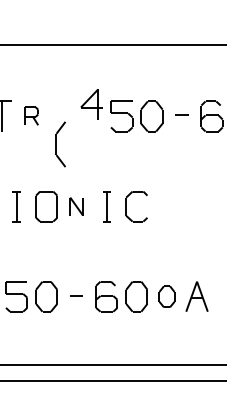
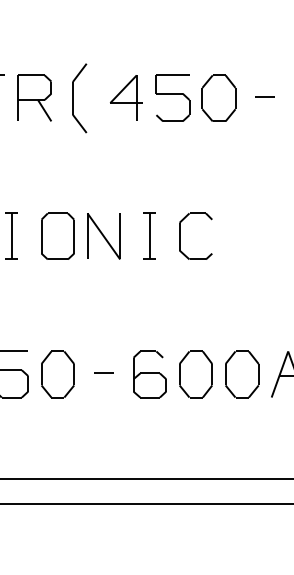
part: (91, 104) -> (126, 98), moved
part: (31, 115) -> (34, 96), size x1.67
part: (60, 144) -> (79, 98), moved
part: (76, 206) -> (103, 236), size x1.67
part: (166, 296) -> (241, 374), size x1.43

